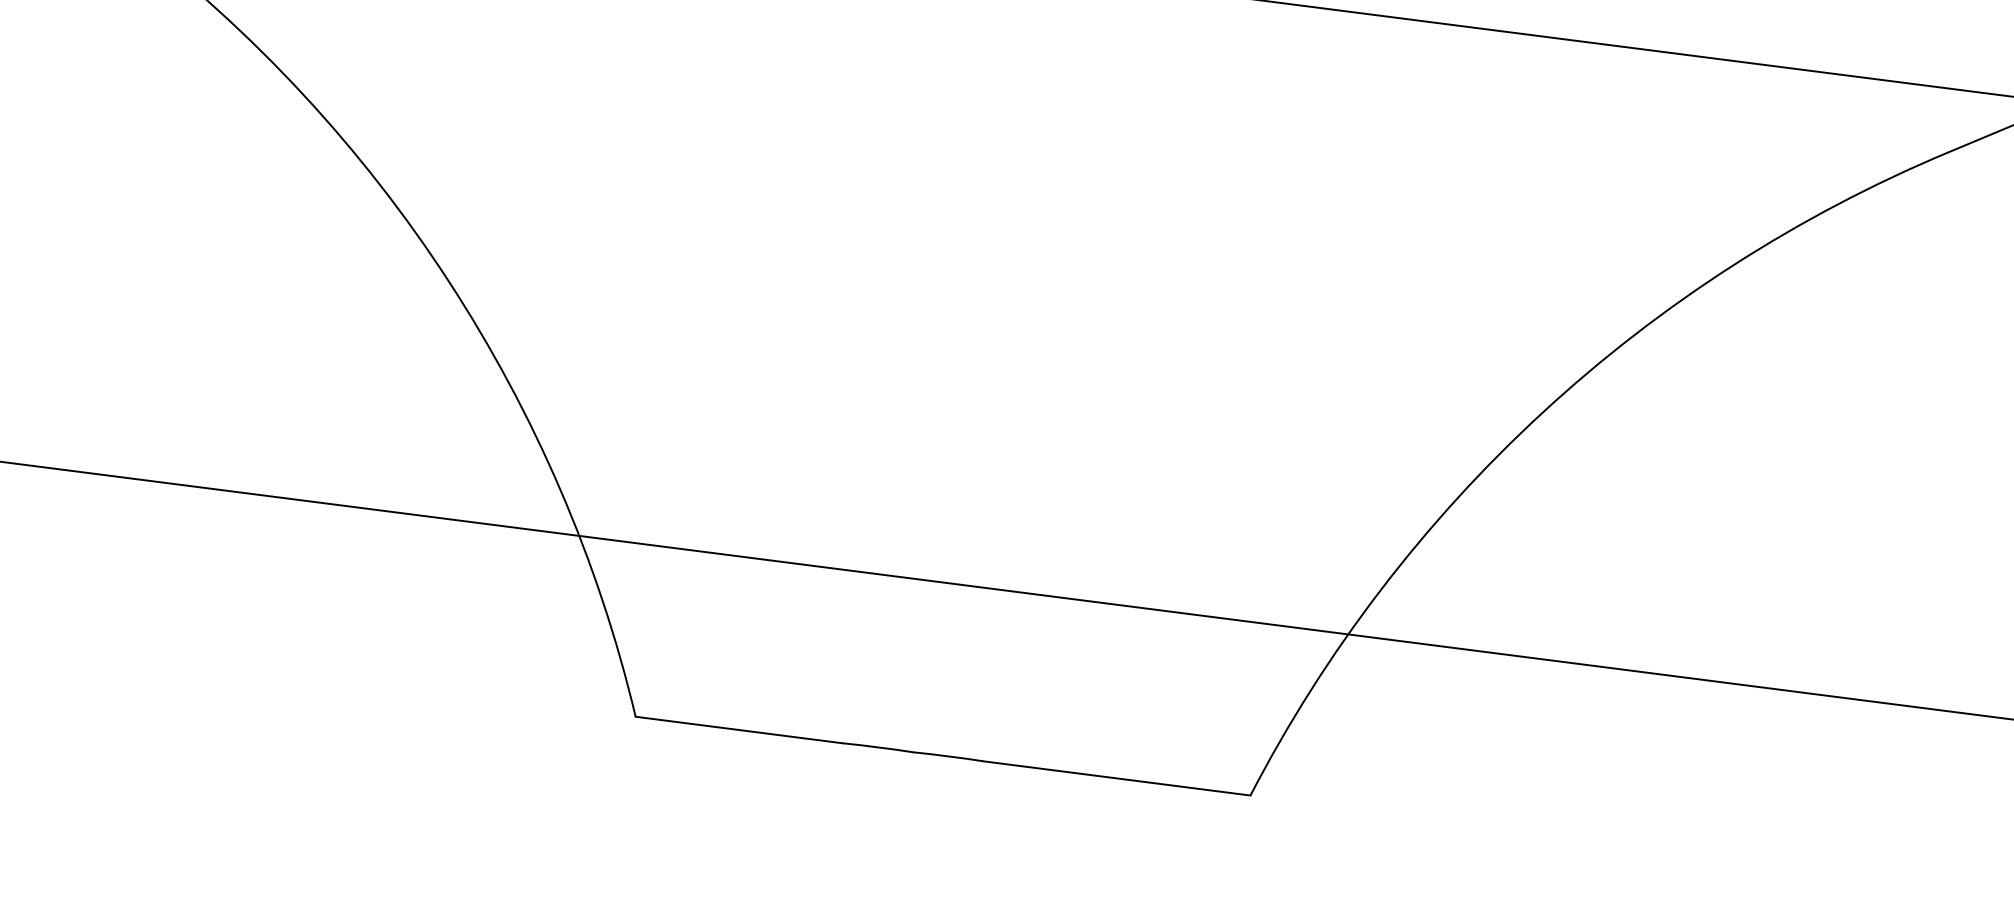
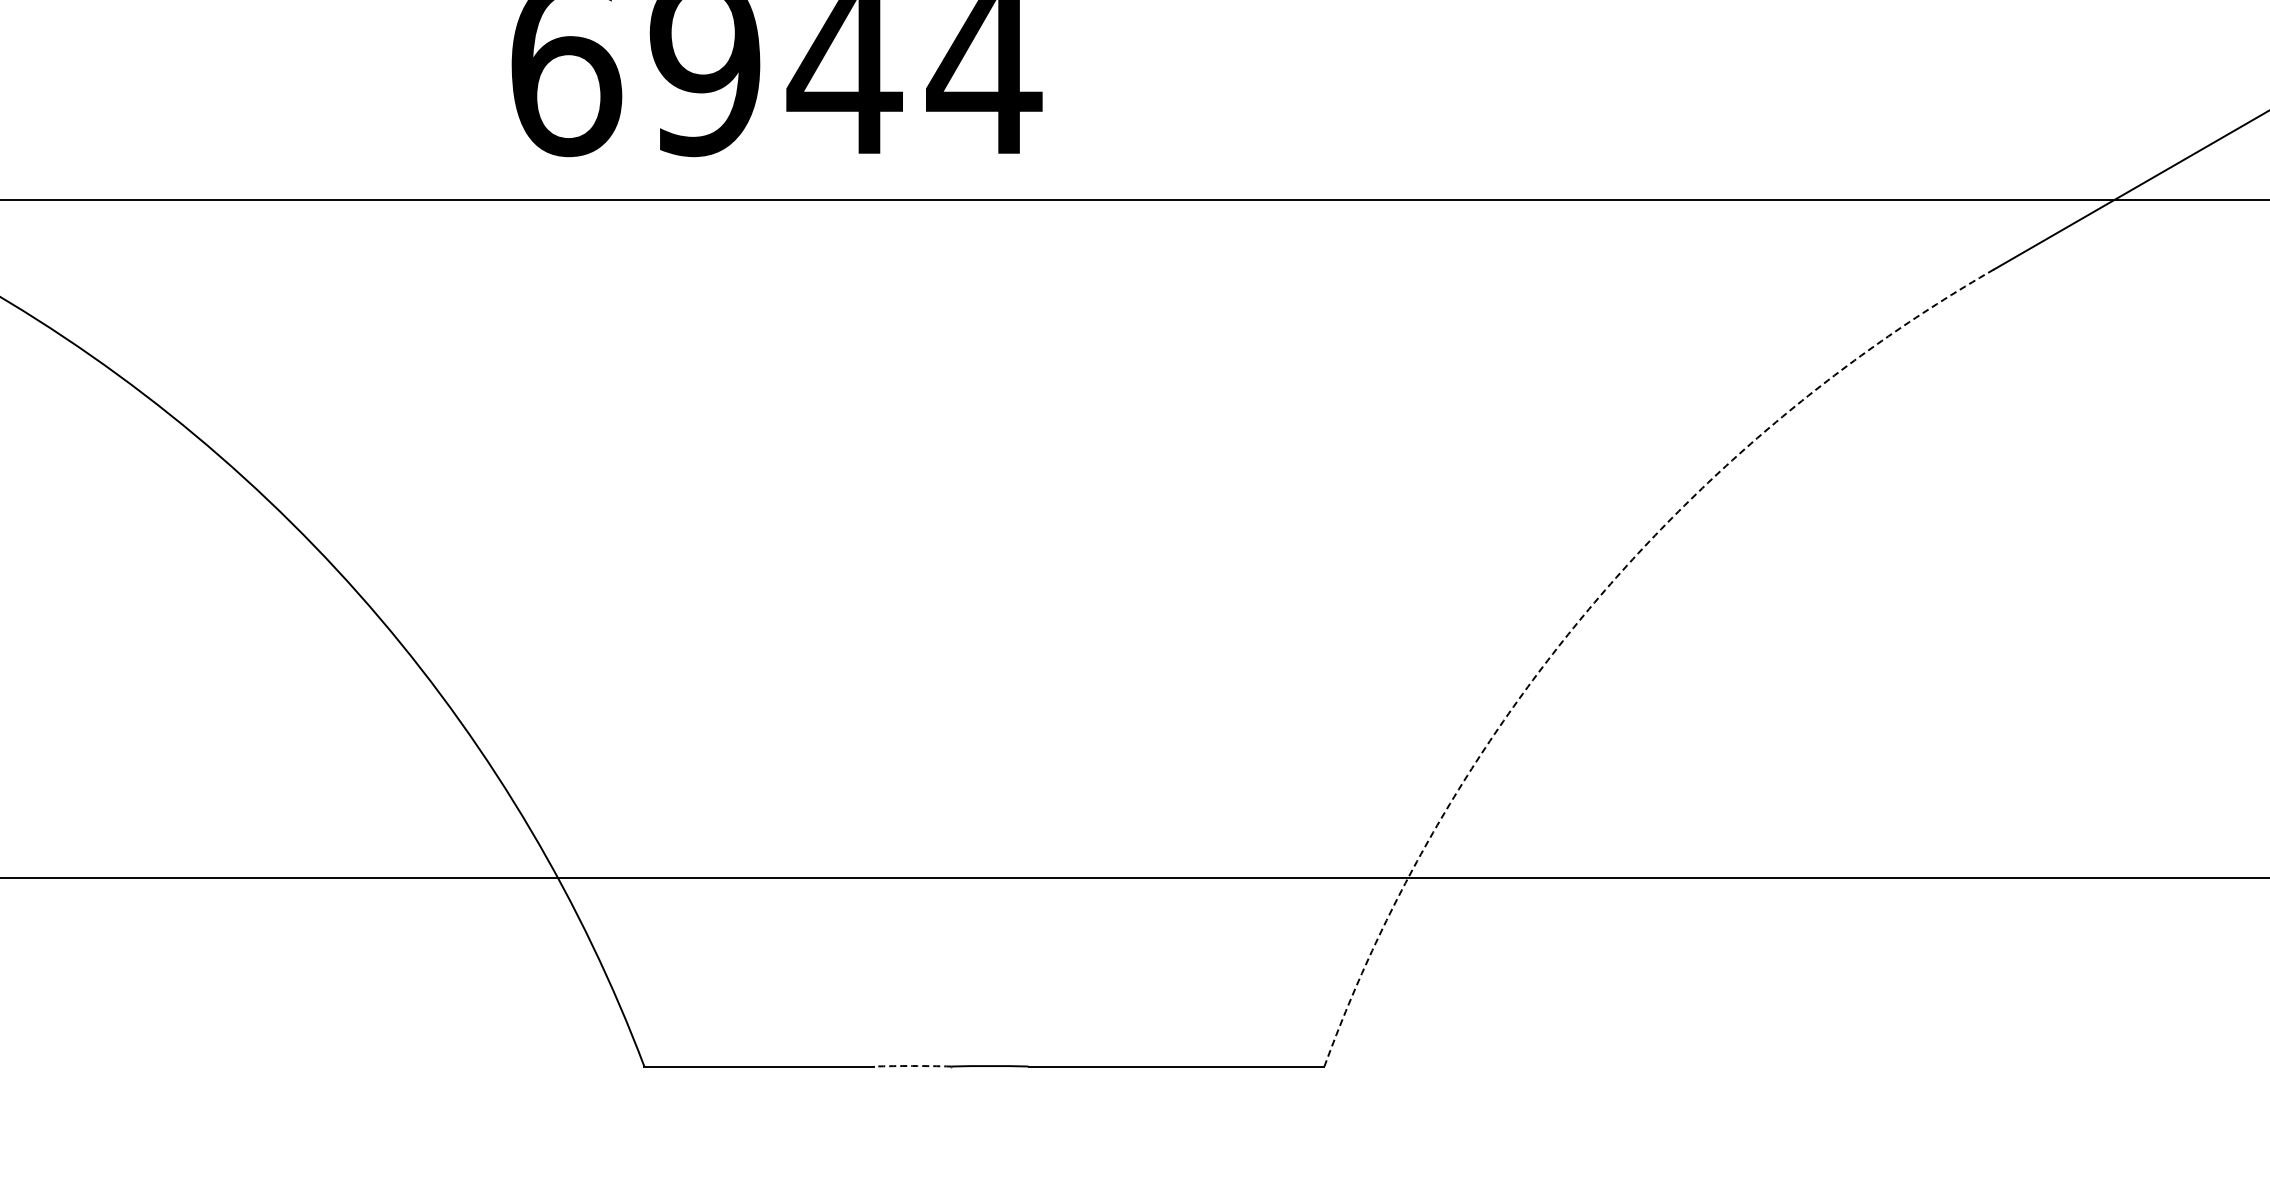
arc: (1543, 412) -> (1589, 608), solid -> dashed
arc: (878, 747) -> (912, 1066), solid -> dashed

